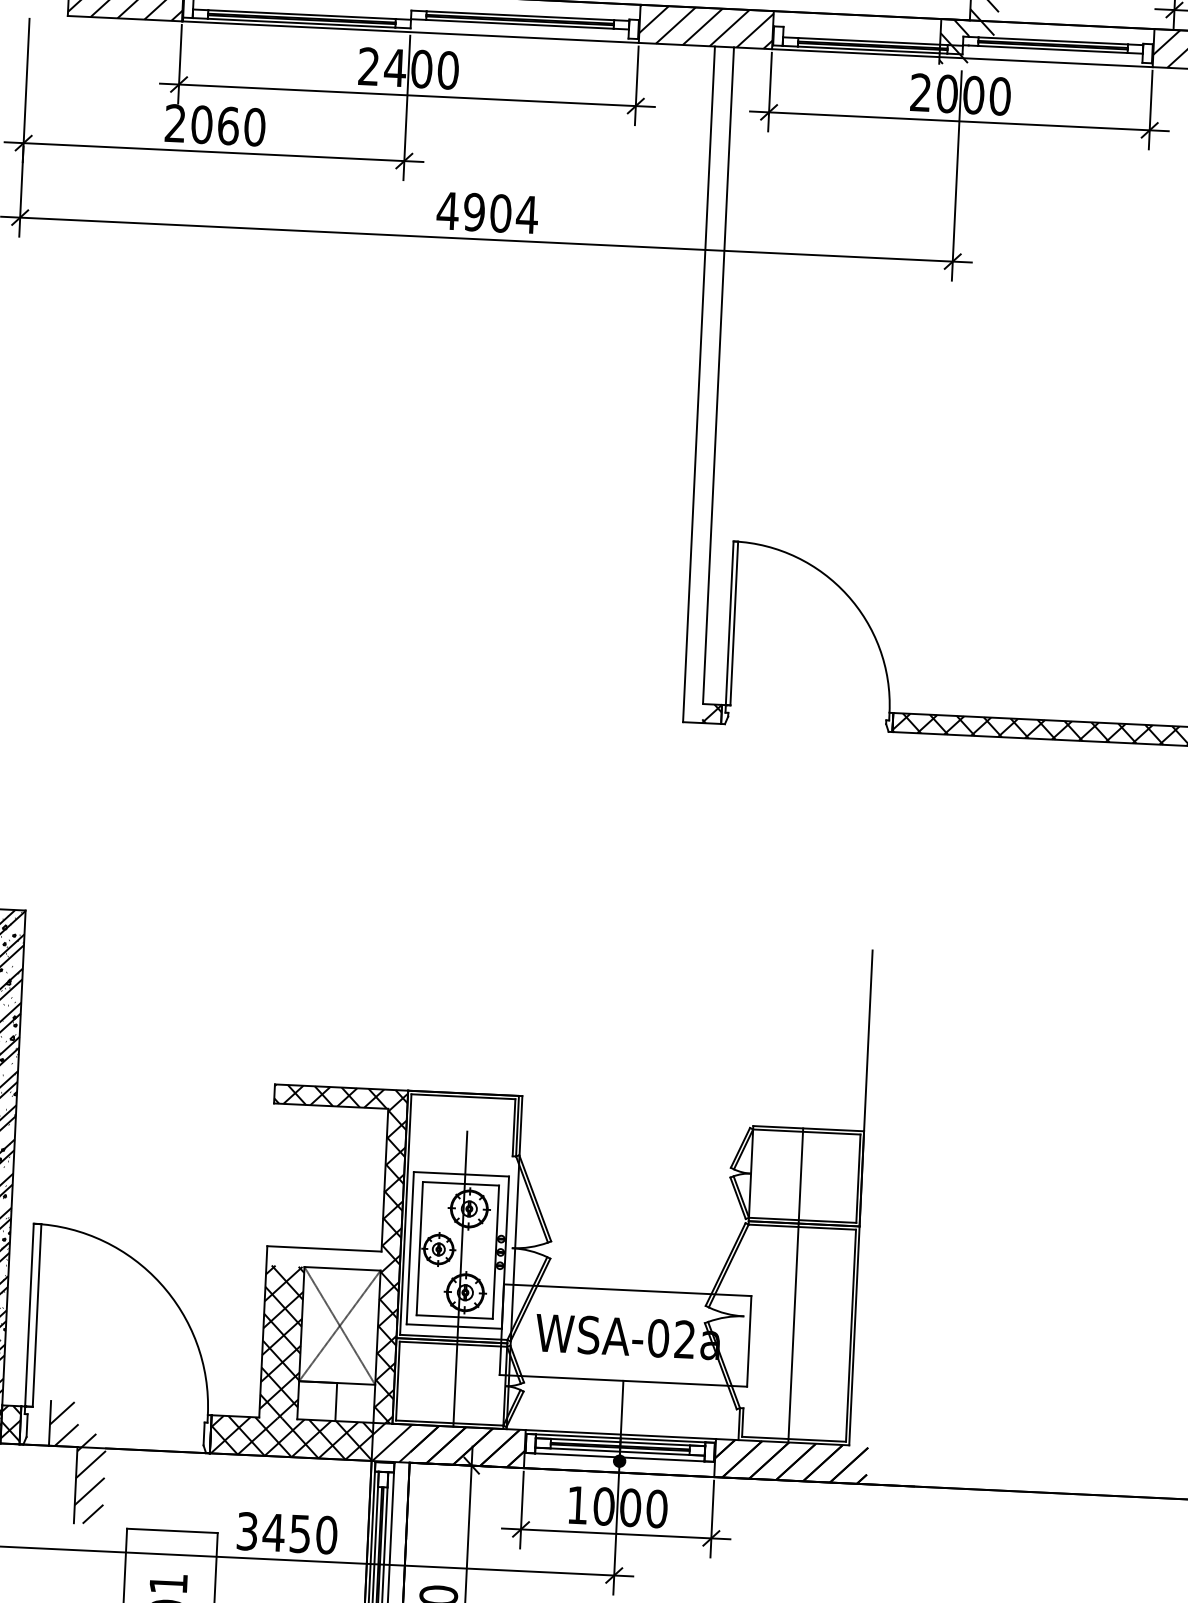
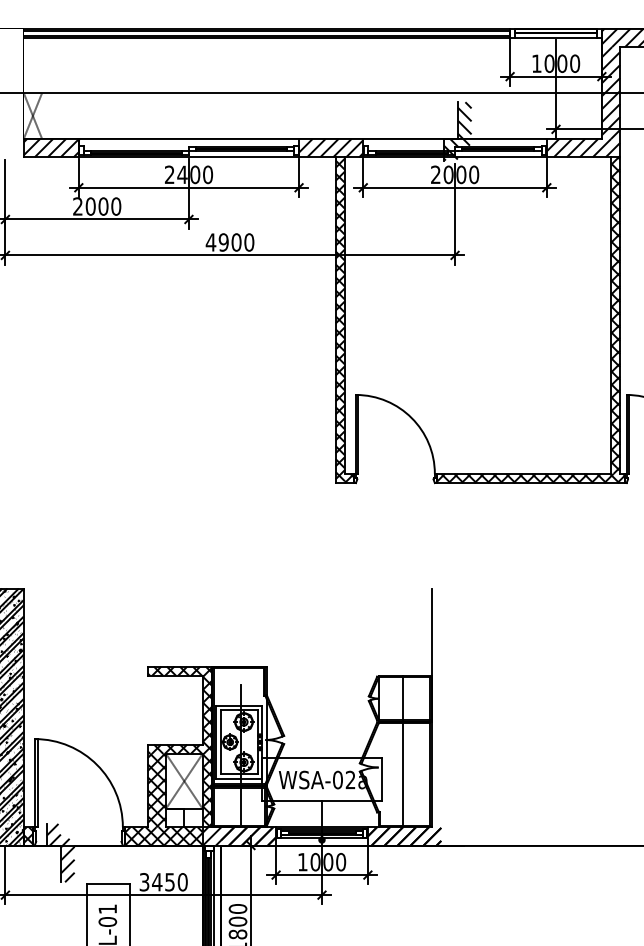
text: (228, 125) -> (103, 206), 2060 -> 2000
text: (527, 214) -> (249, 242), 4904 -> 4900
hatch: (706, 385) -> (339, 320), added
hatch: (322, 1256) -> (174, 748), added

